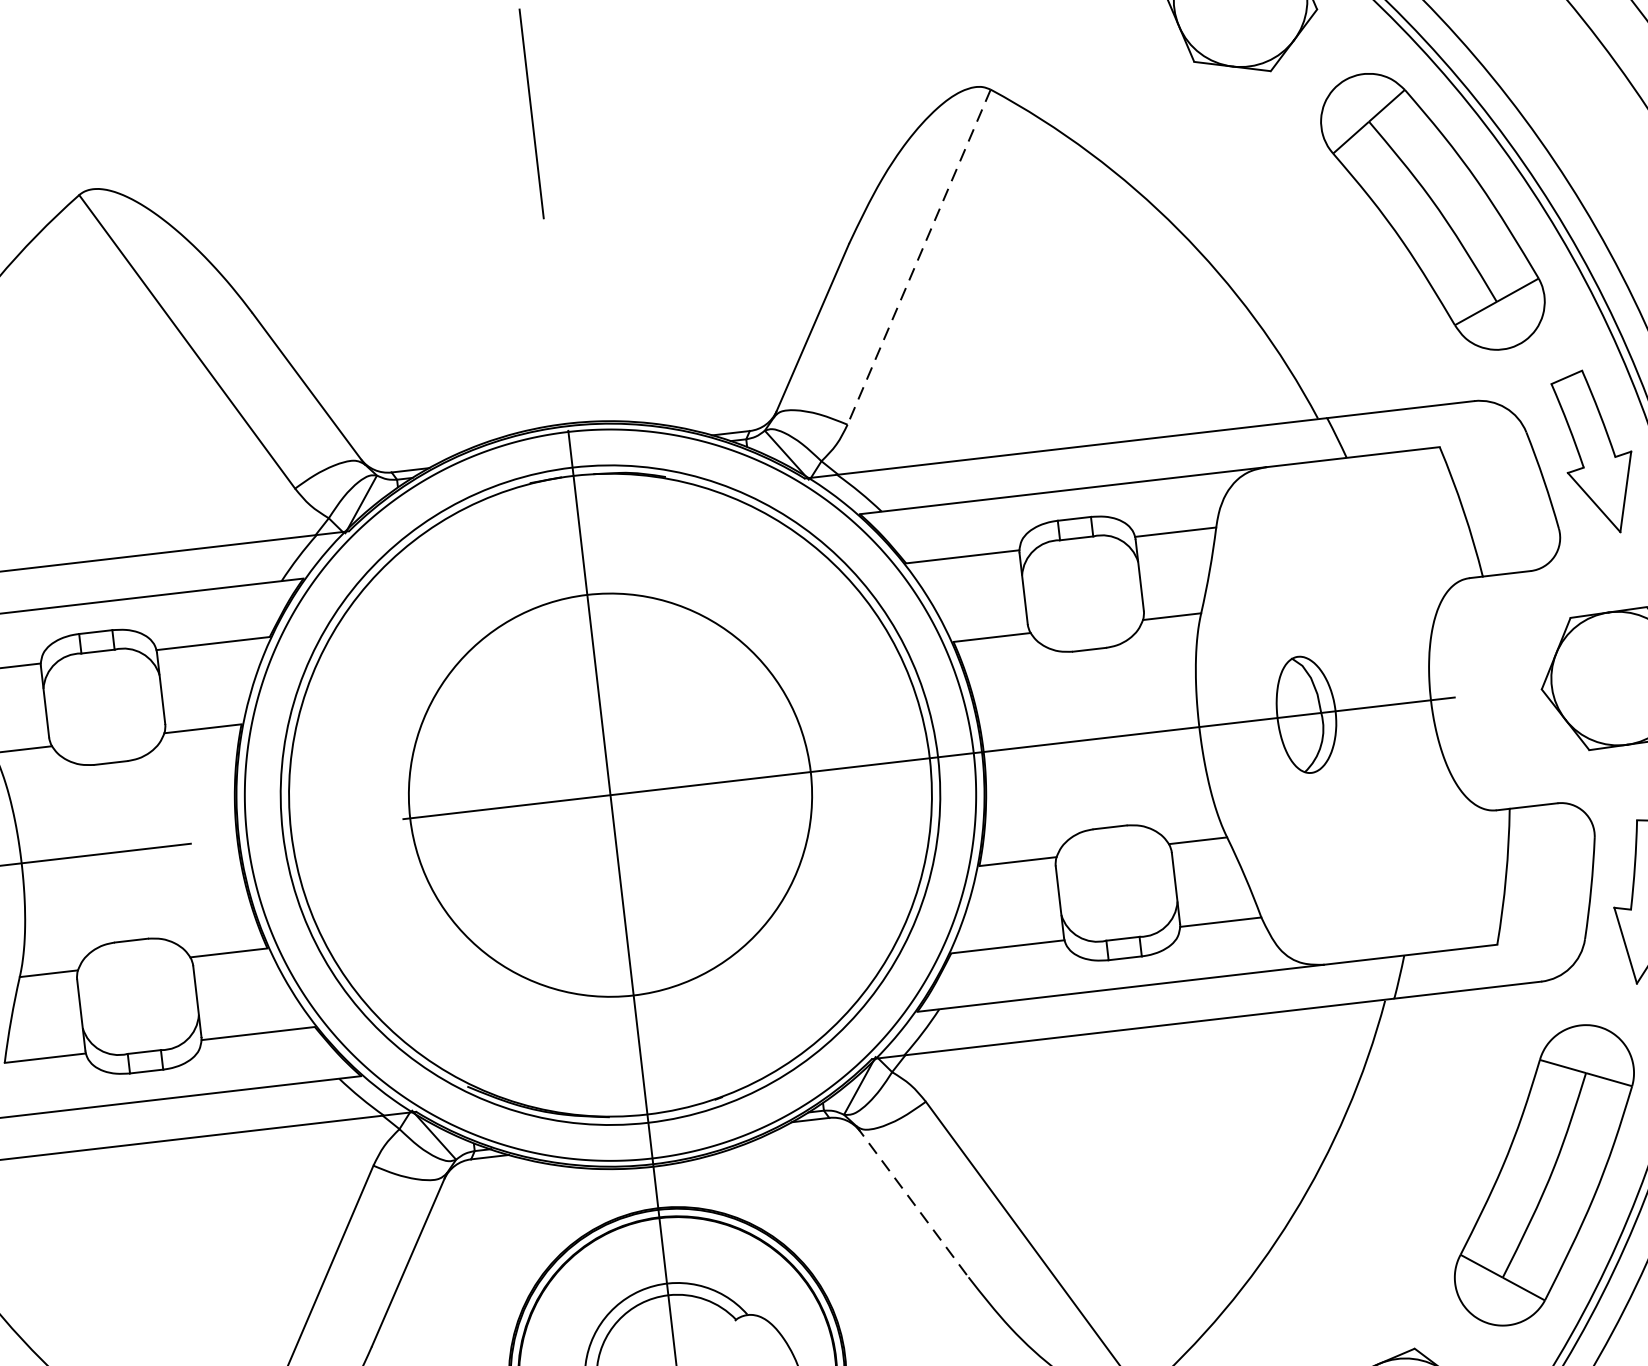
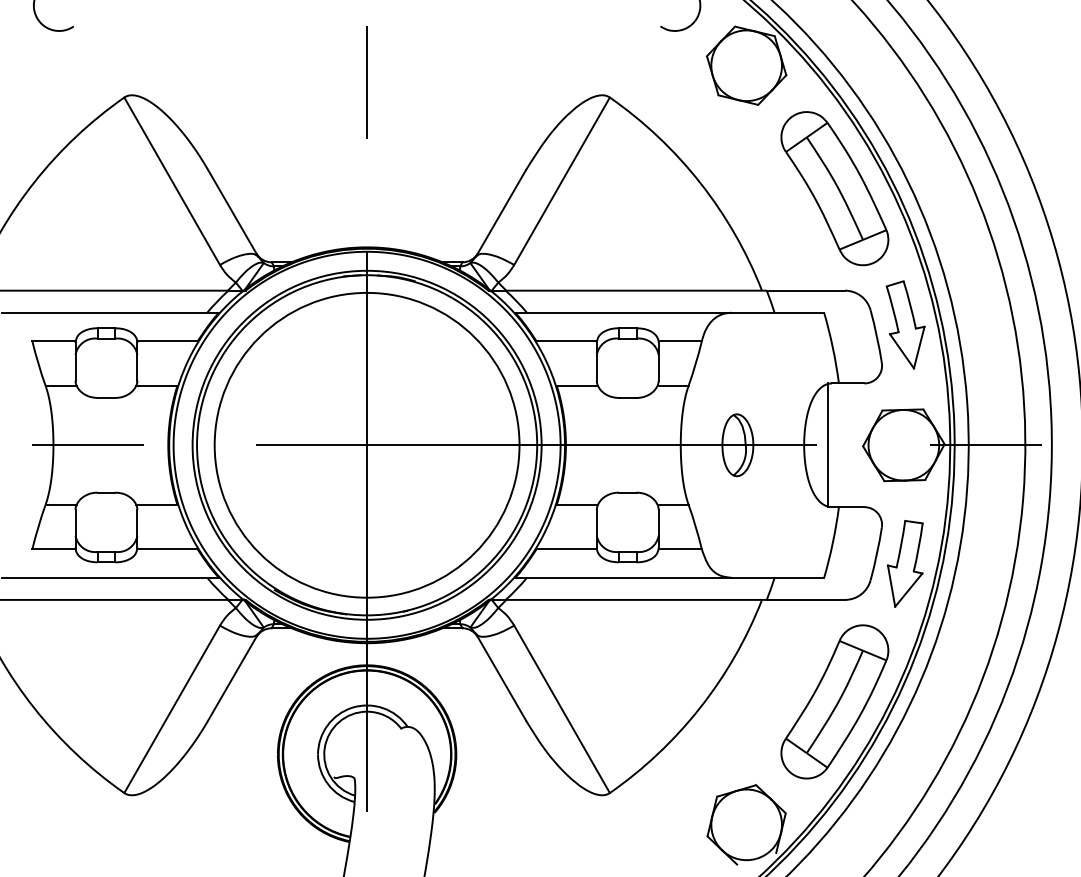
line: (918, 257) -> (561, 181), dashed -> solid
line: (1474, 695) -> (827, 445), added
circle: (609, 793) -> (366, 444), size x1.43
line: (913, 1201) -> (501, 677), dashed -> solid

